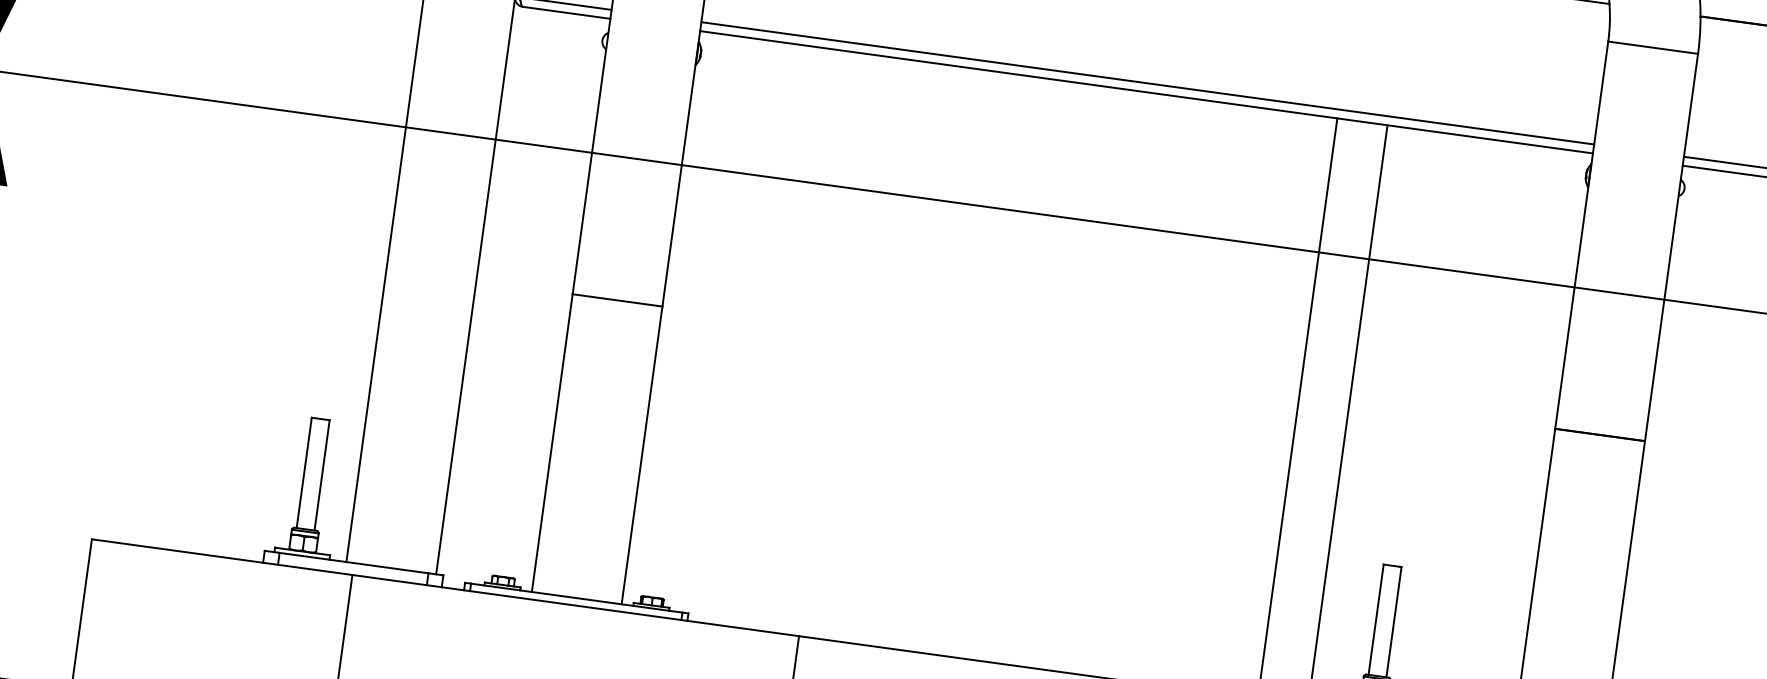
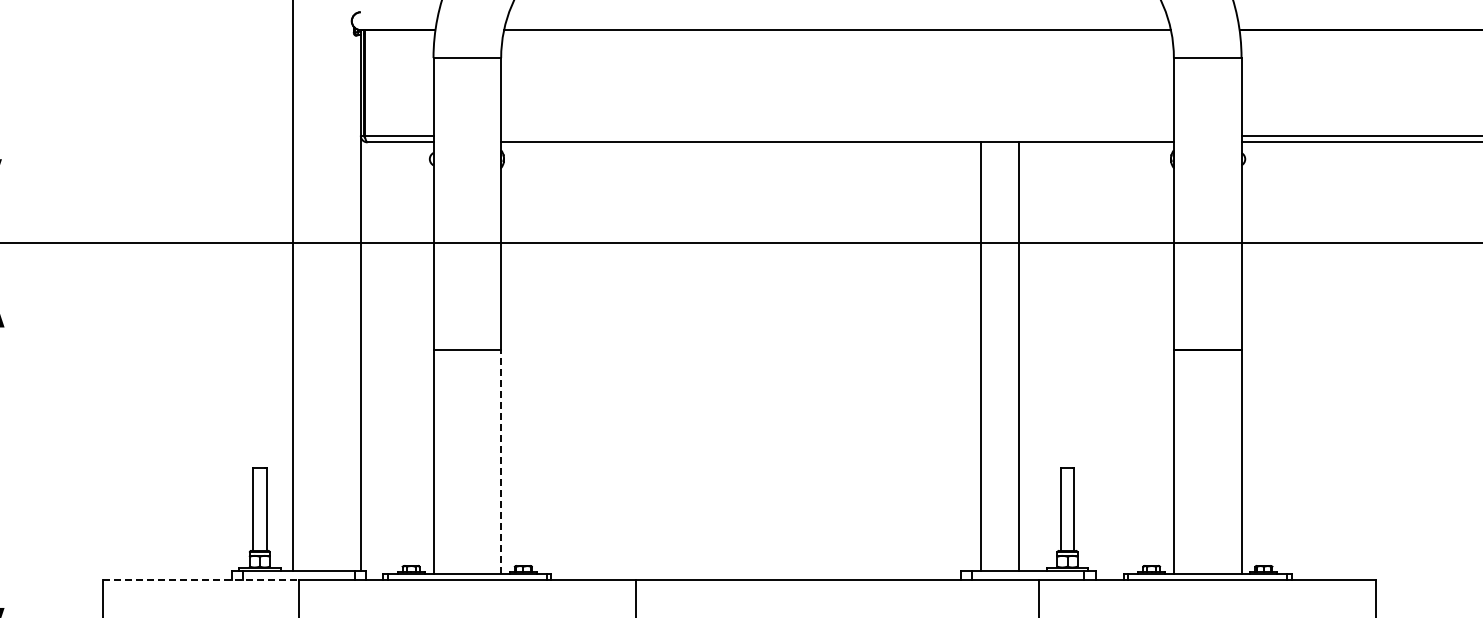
line: (1147, 83) -> (837, 135), removed
line: (642, 454) -> (501, 461), solid -> dashed
line: (223, 556) -> (201, 579), solid -> dashed

